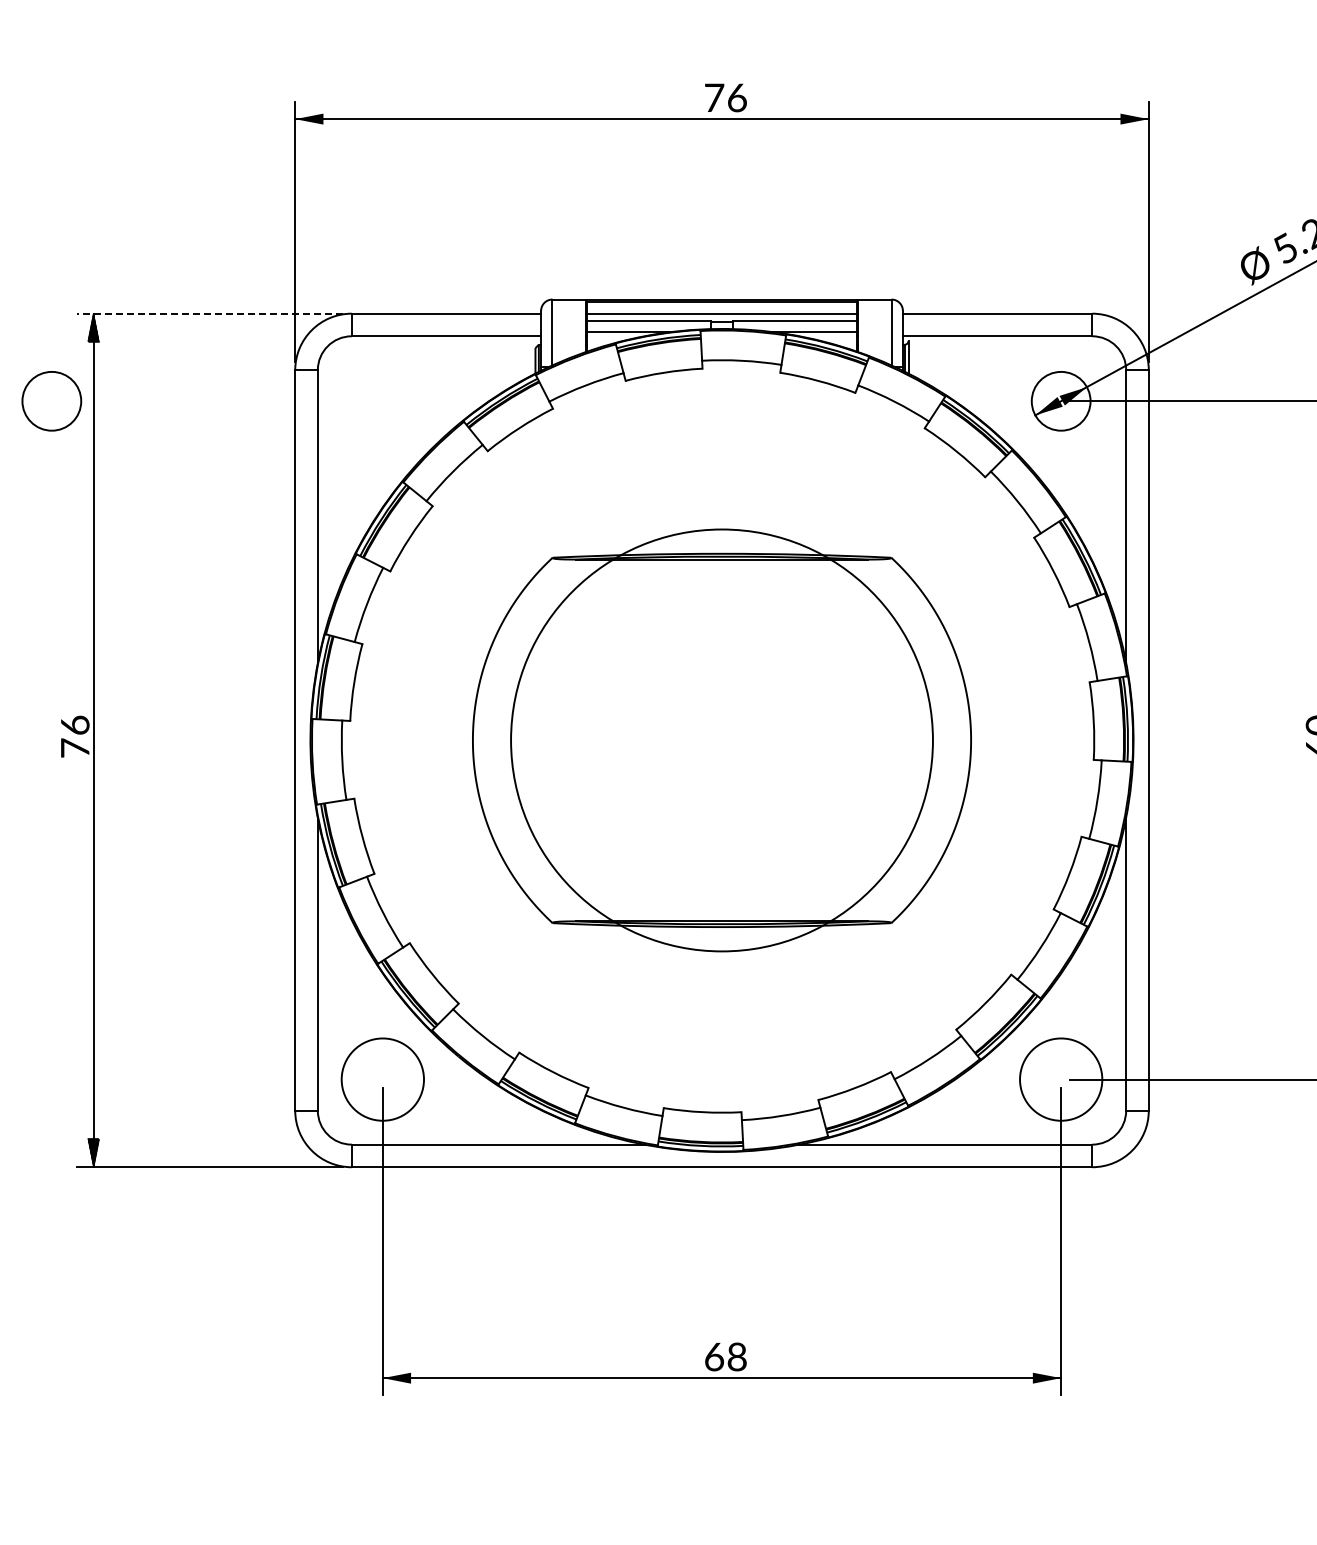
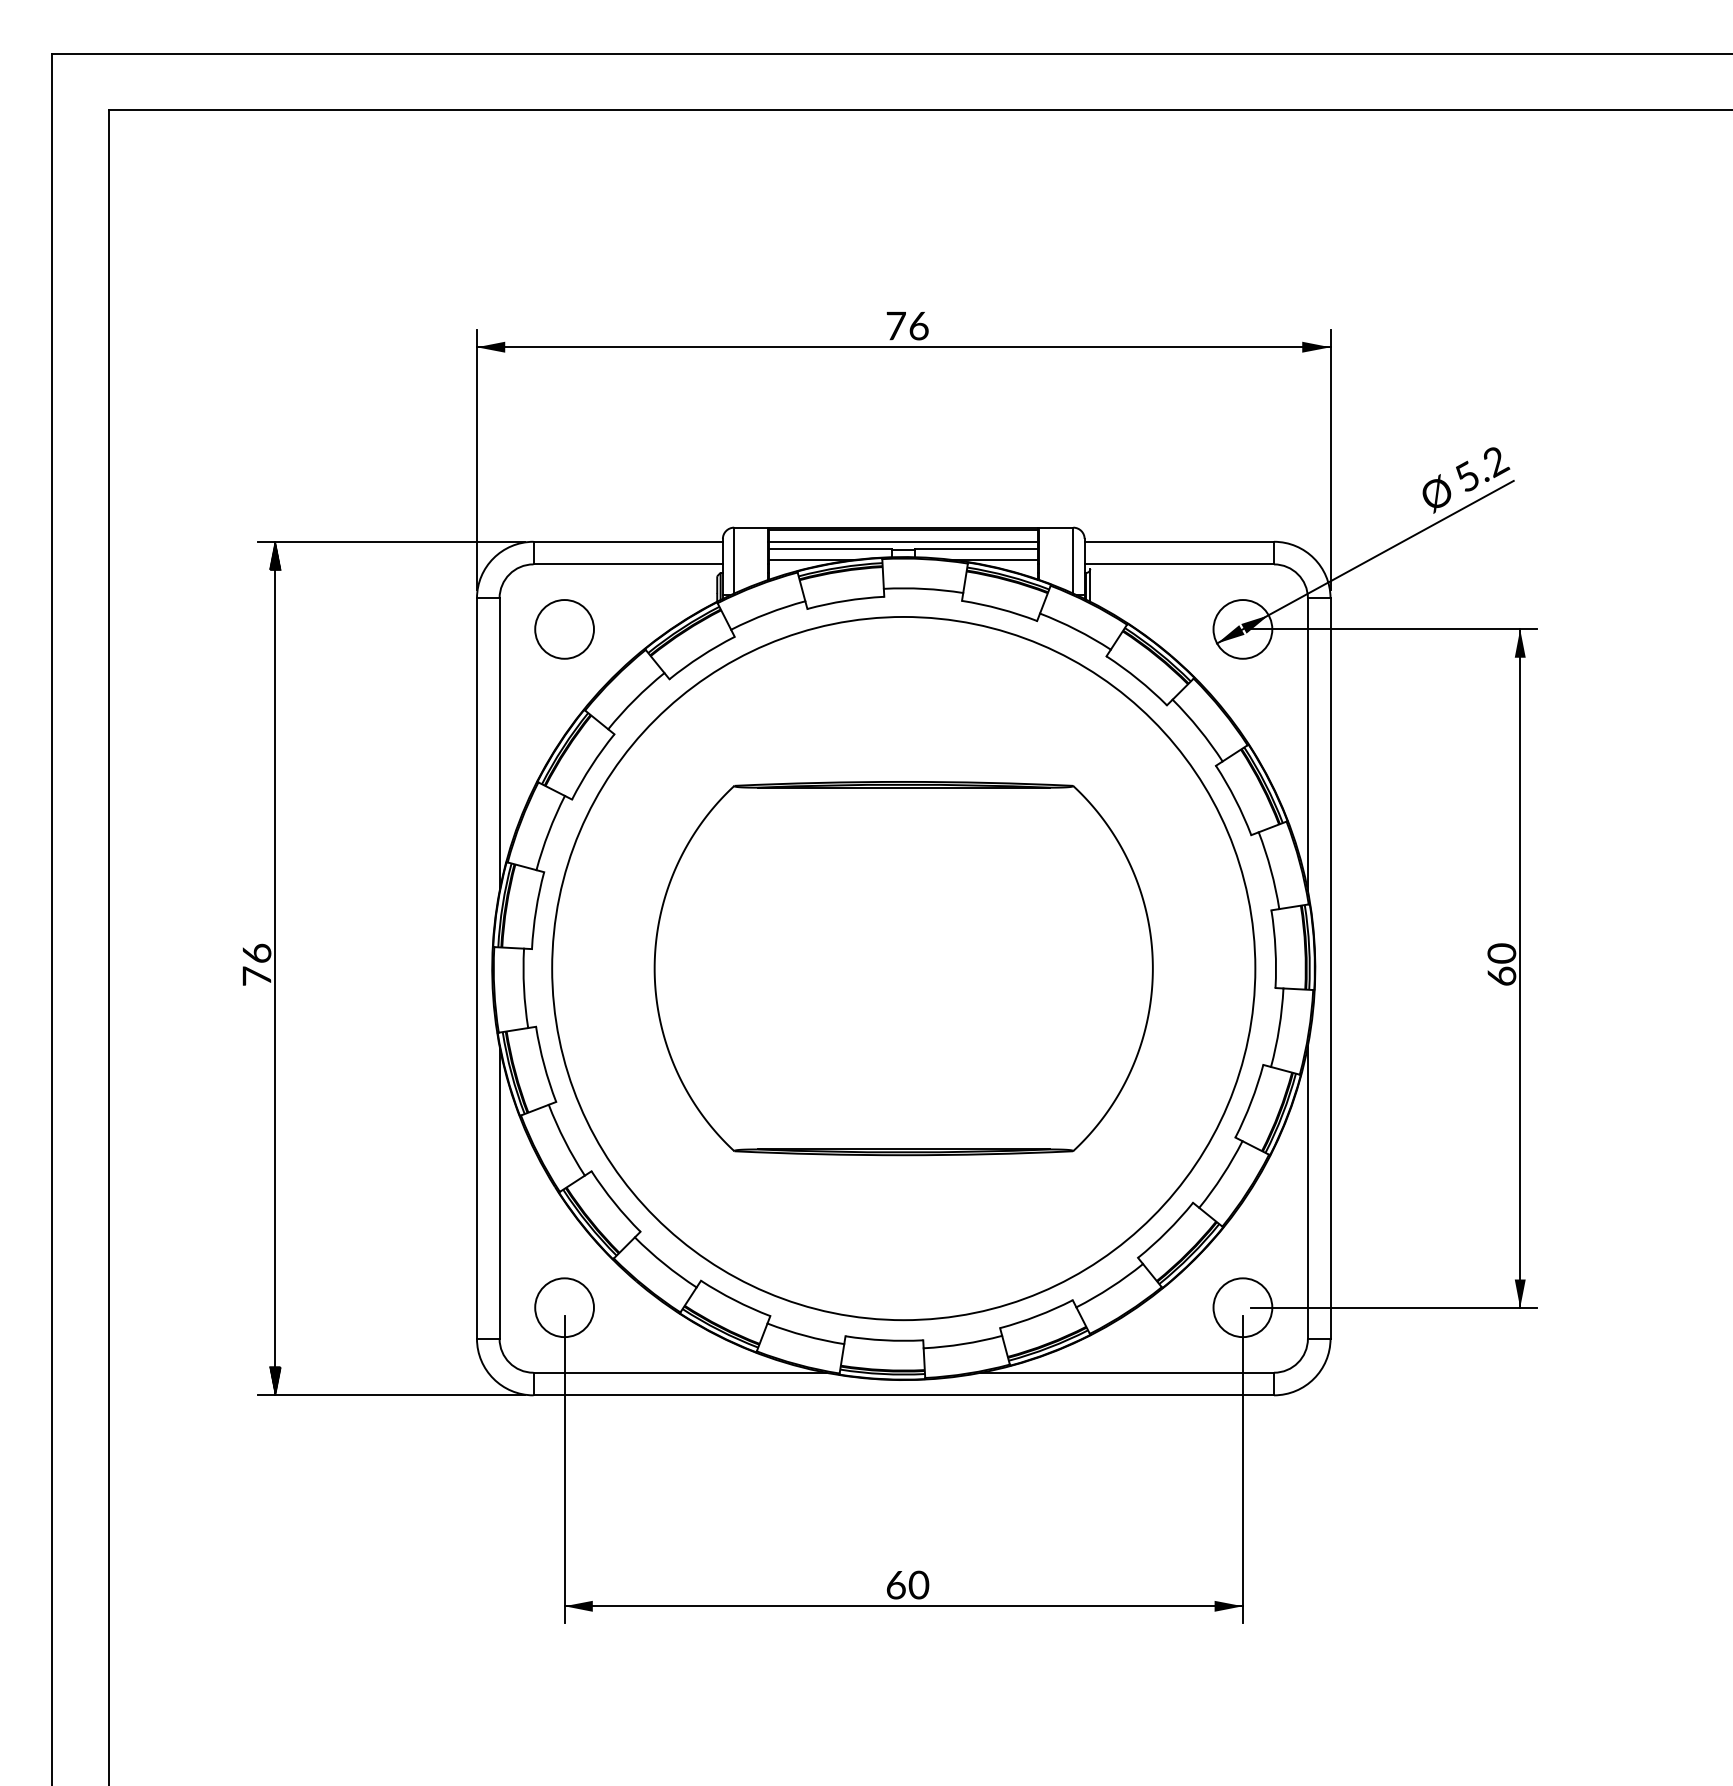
line: (209, 313) -> (391, 541), dashed -> solid
circle: (51, 401) -> (564, 629), moved
circle: (721, 740) -> (903, 968), size x1.67
circle: (382, 1079) -> (564, 1307), size x0.71
circle: (1060, 1079) -> (1242, 1307), size x0.71
text: (736, 1357) -> (918, 1585), 68 -> 60

